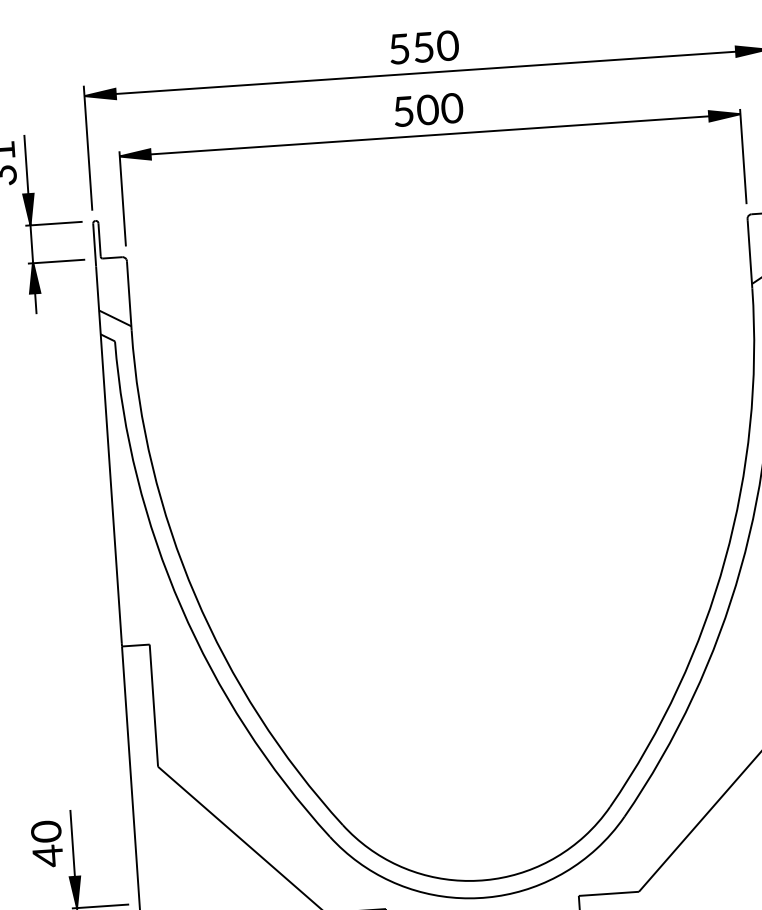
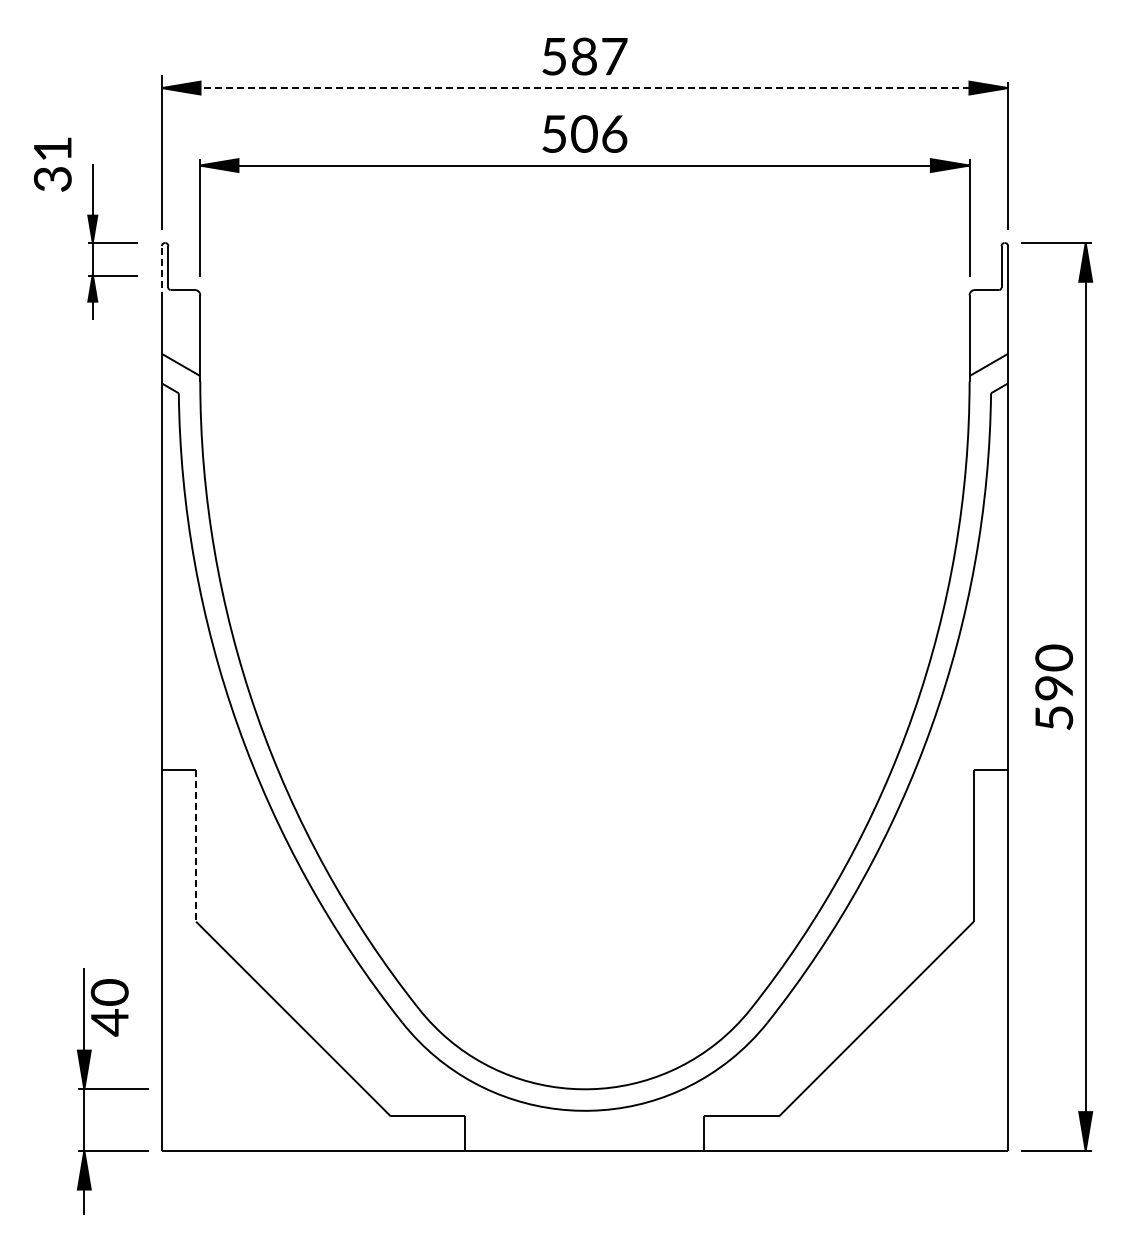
text: (435, 46) -> (599, 56), 550 -> 587
line: (427, 73) -> (587, 88), solid -> dashed
text: (452, 107) -> (614, 133), 500 -> 506
part: (53, 222) -> (112, 241), size x0.7
line: (94, 244) -> (161, 272), solid -> dashed
line: (154, 706) -> (196, 846), solid -> dashed
text: (46, 843) -> (109, 1007), moved

